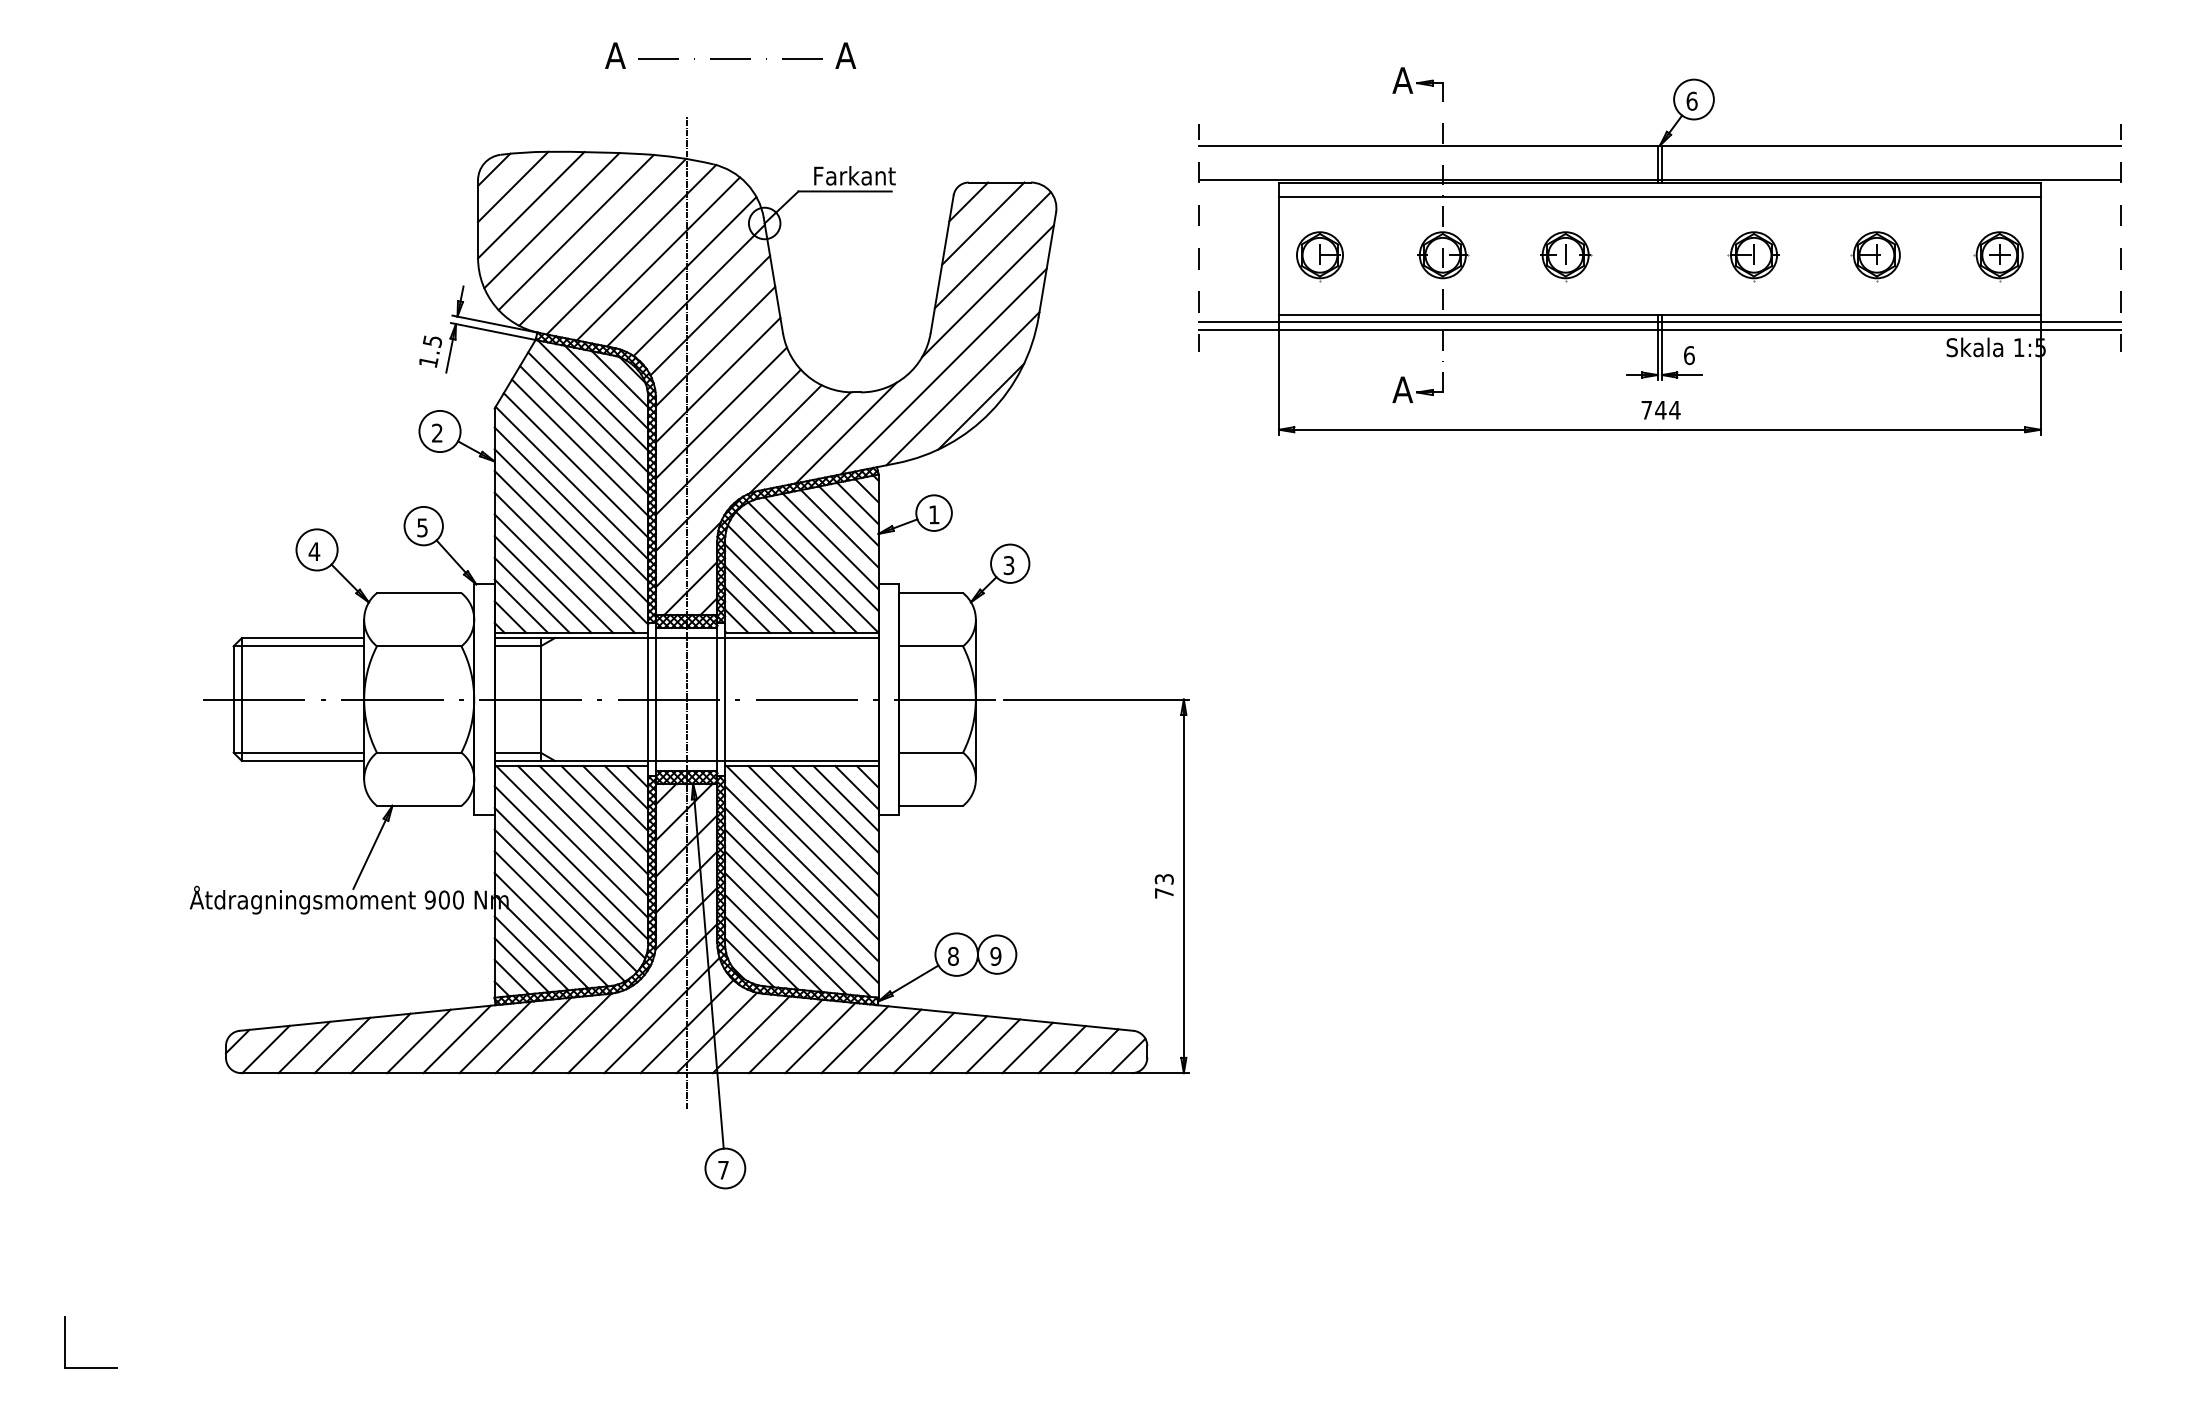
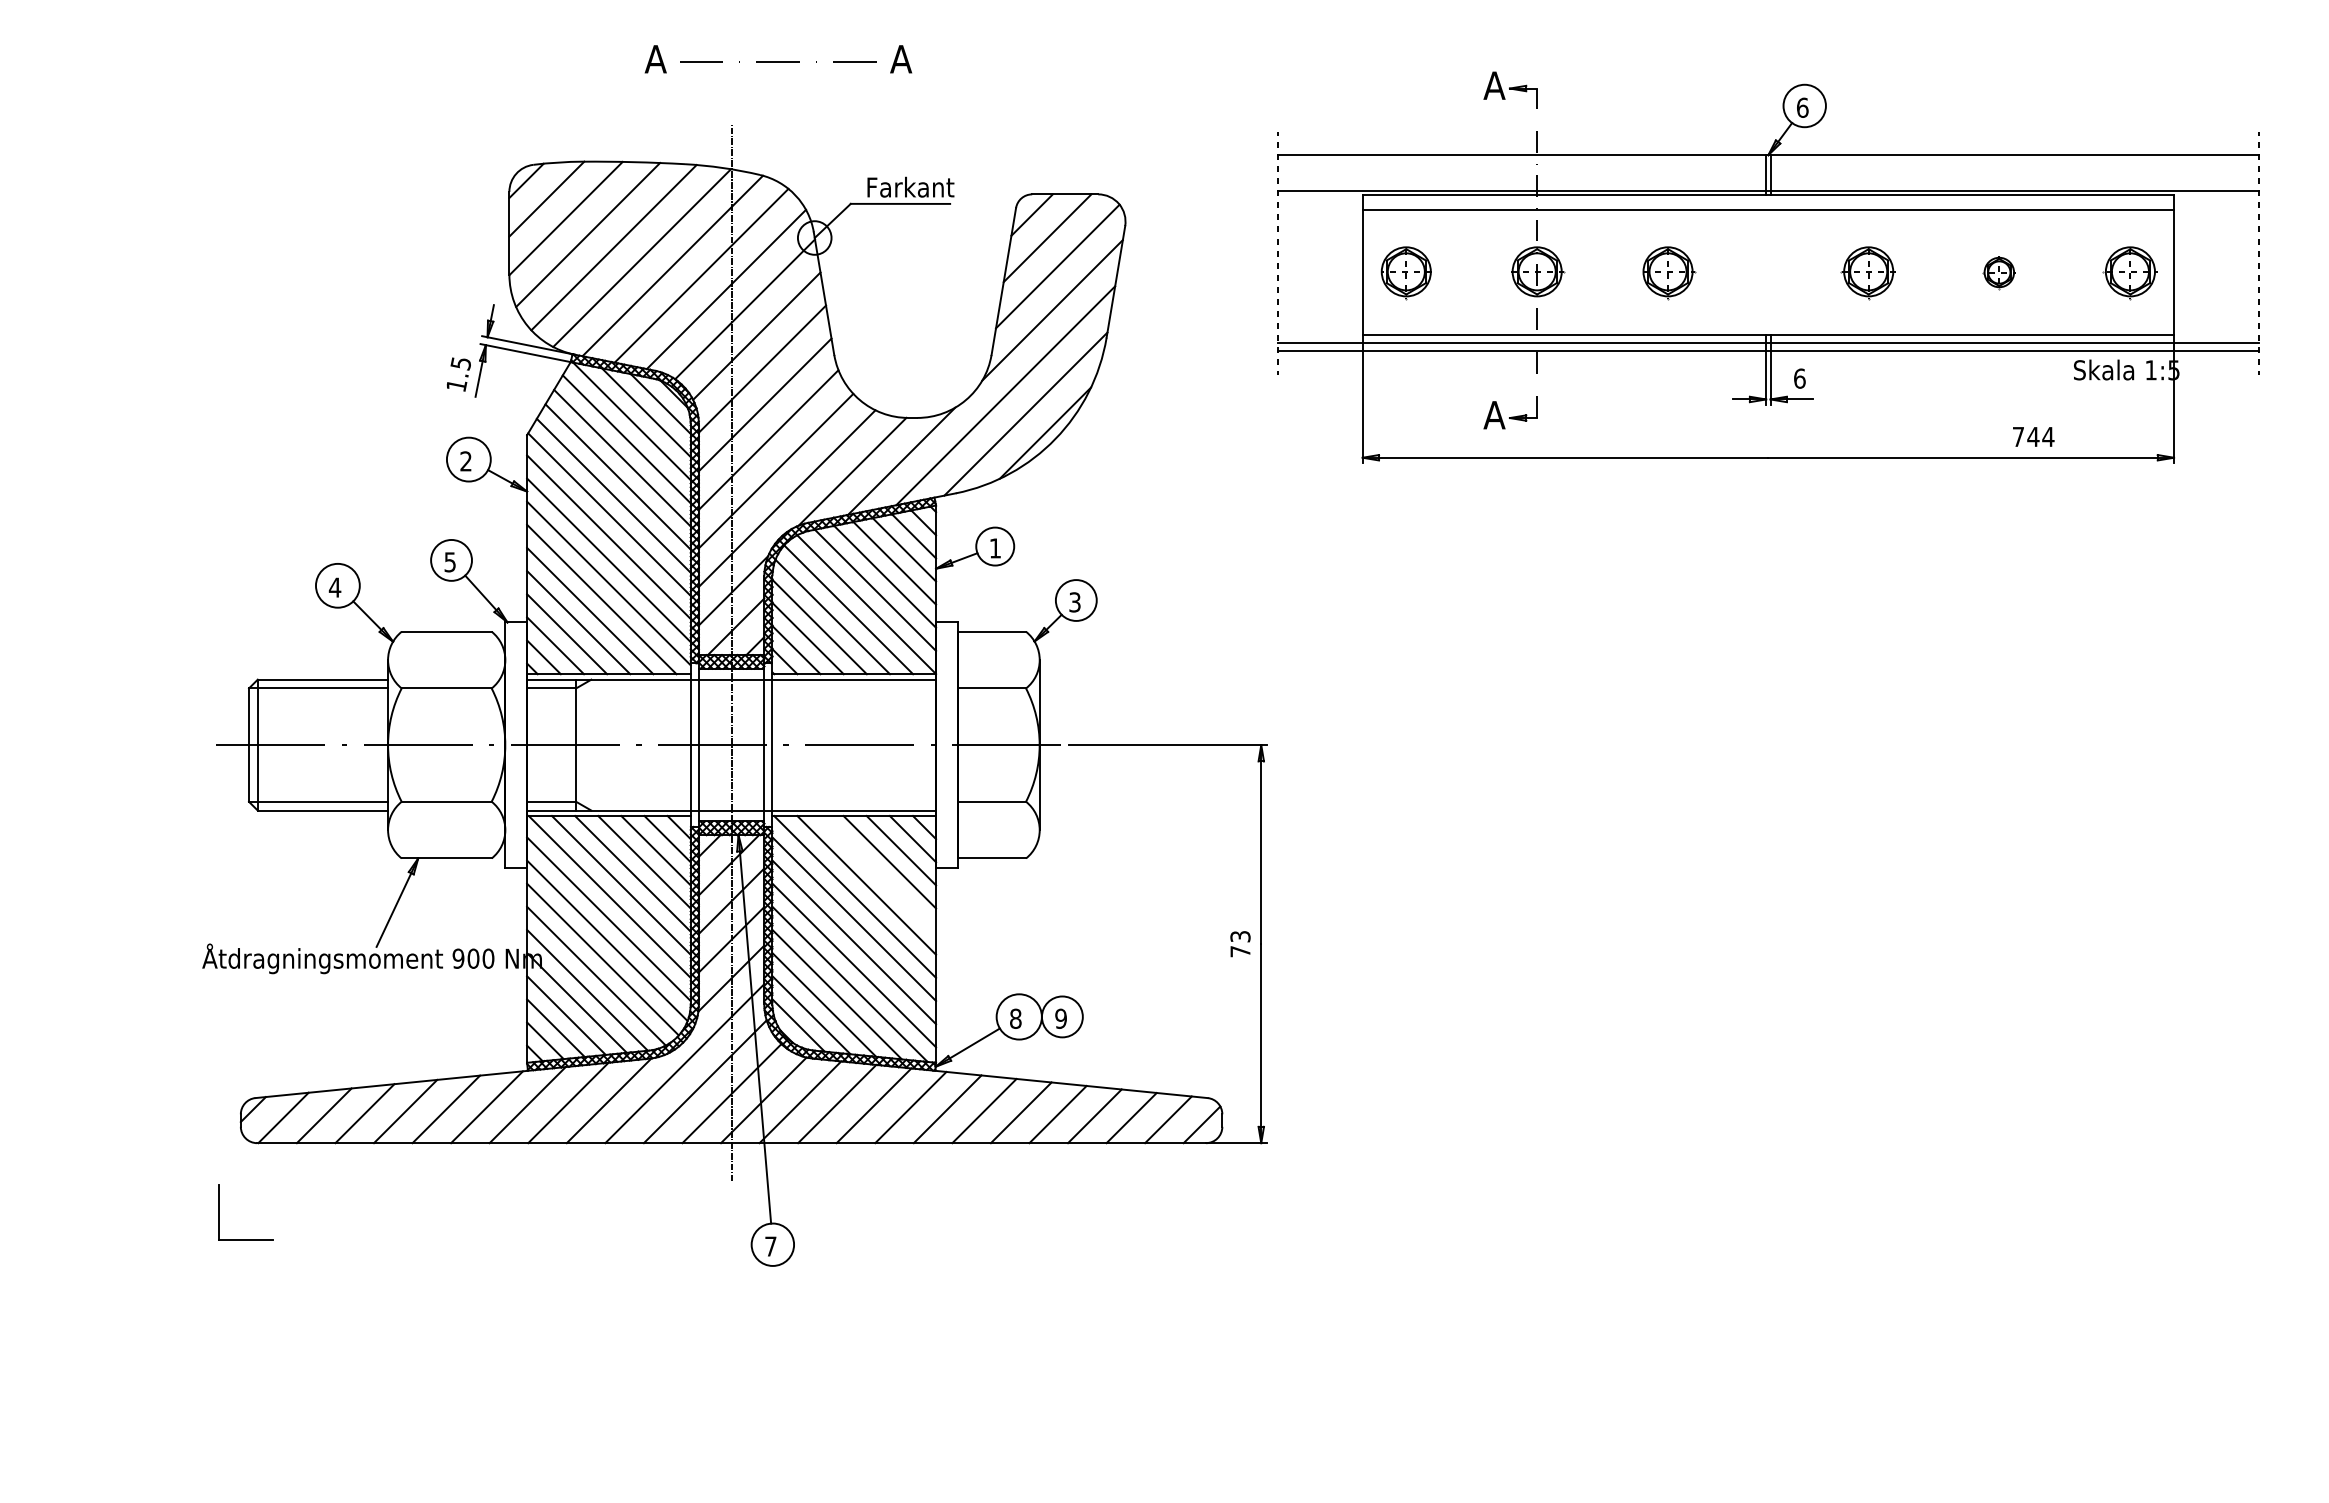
part: (1875, 256) -> (1998, 273), size x0.6
text: (1660, 409) -> (2033, 436), moved
line: (824, 820) -> (878, 873), removed
part: (66, 1342) -> (219, 1212), moved

